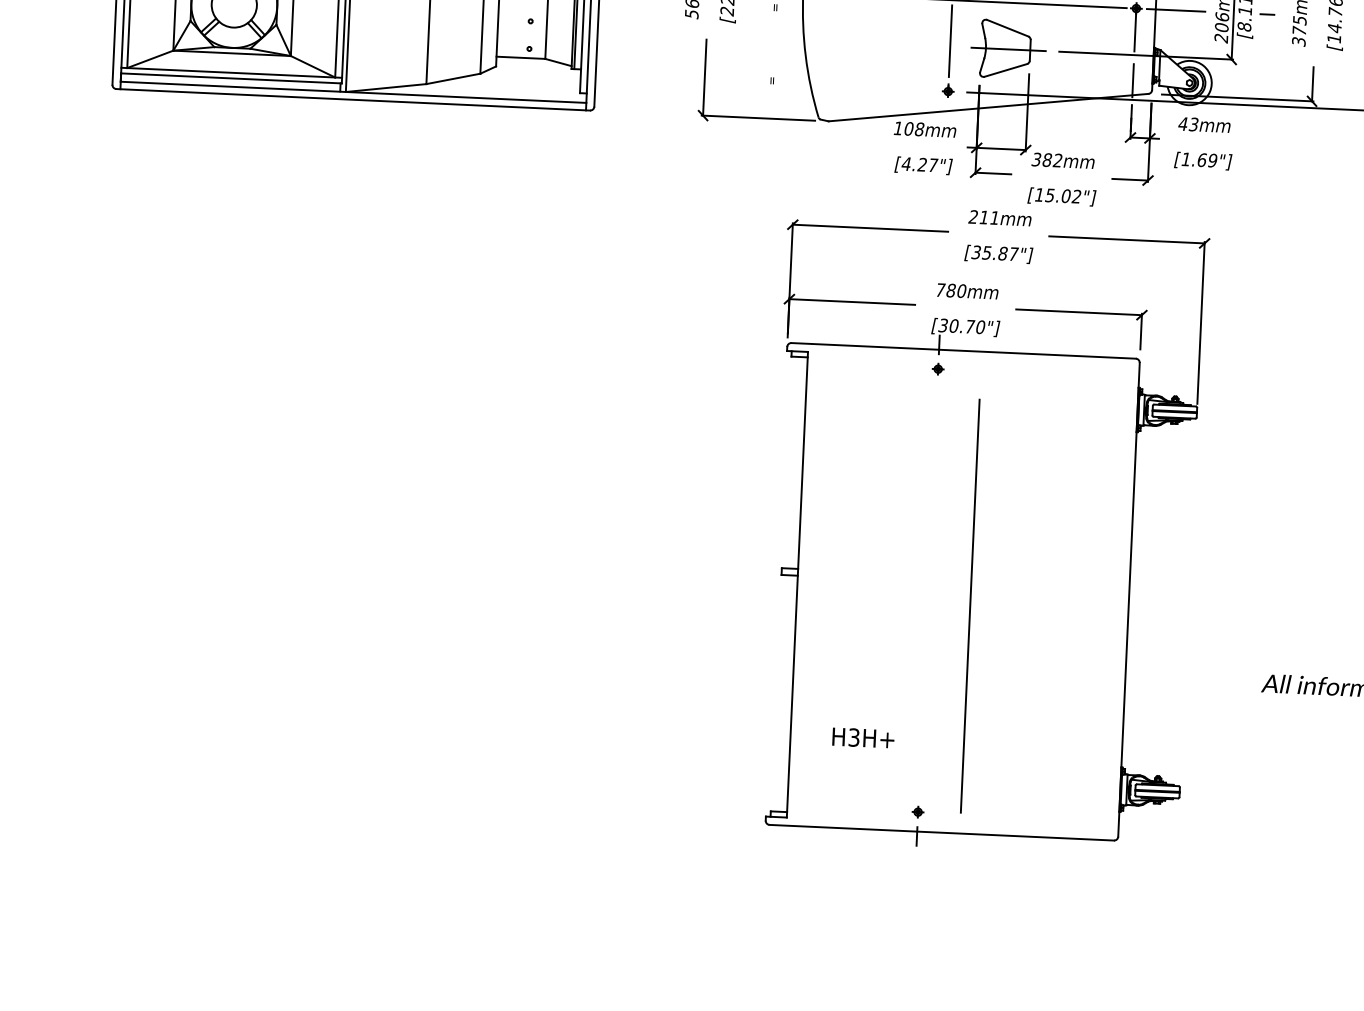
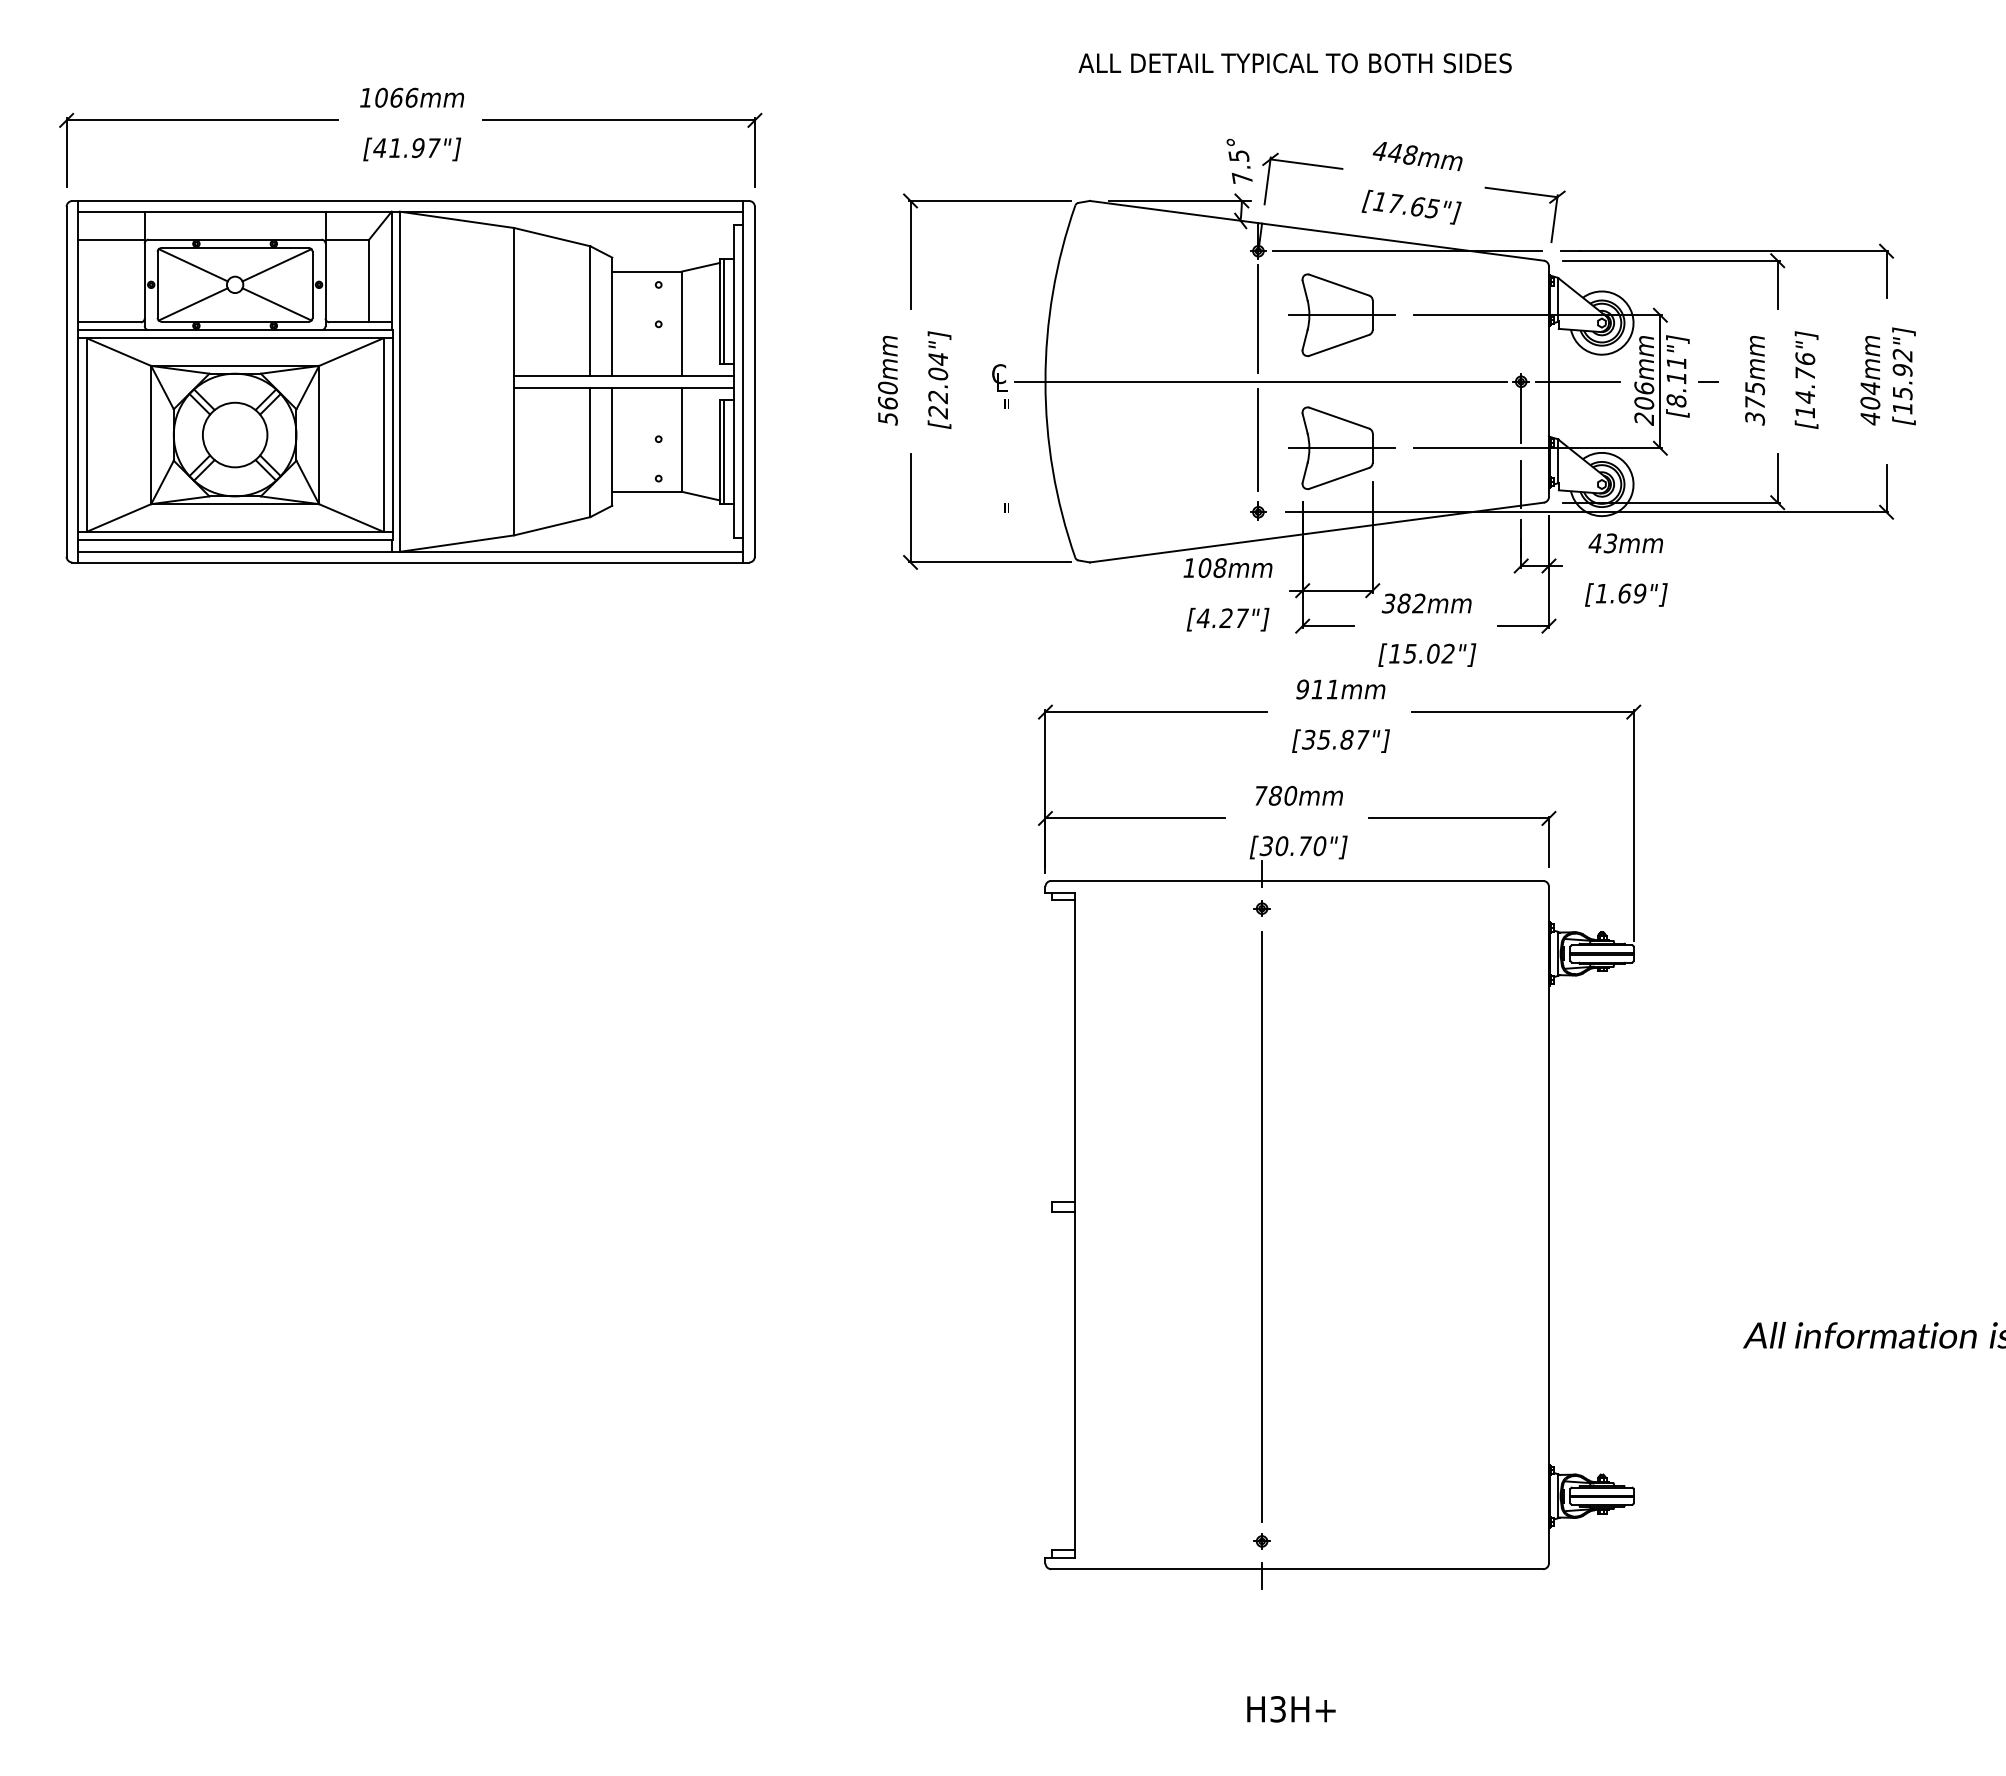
text: (972, 217) -> (1301, 689), 211mm -> 911mm
line: (969, 605) -> (1261, 1226), moved
text: (863, 738) -> (1291, 1709), moved

